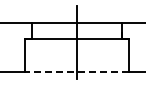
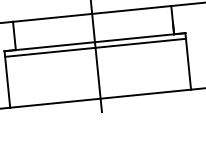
line: (76, 42) -> (94, 47), added
line: (76, 71) -> (99, 98), dashed -> solid

